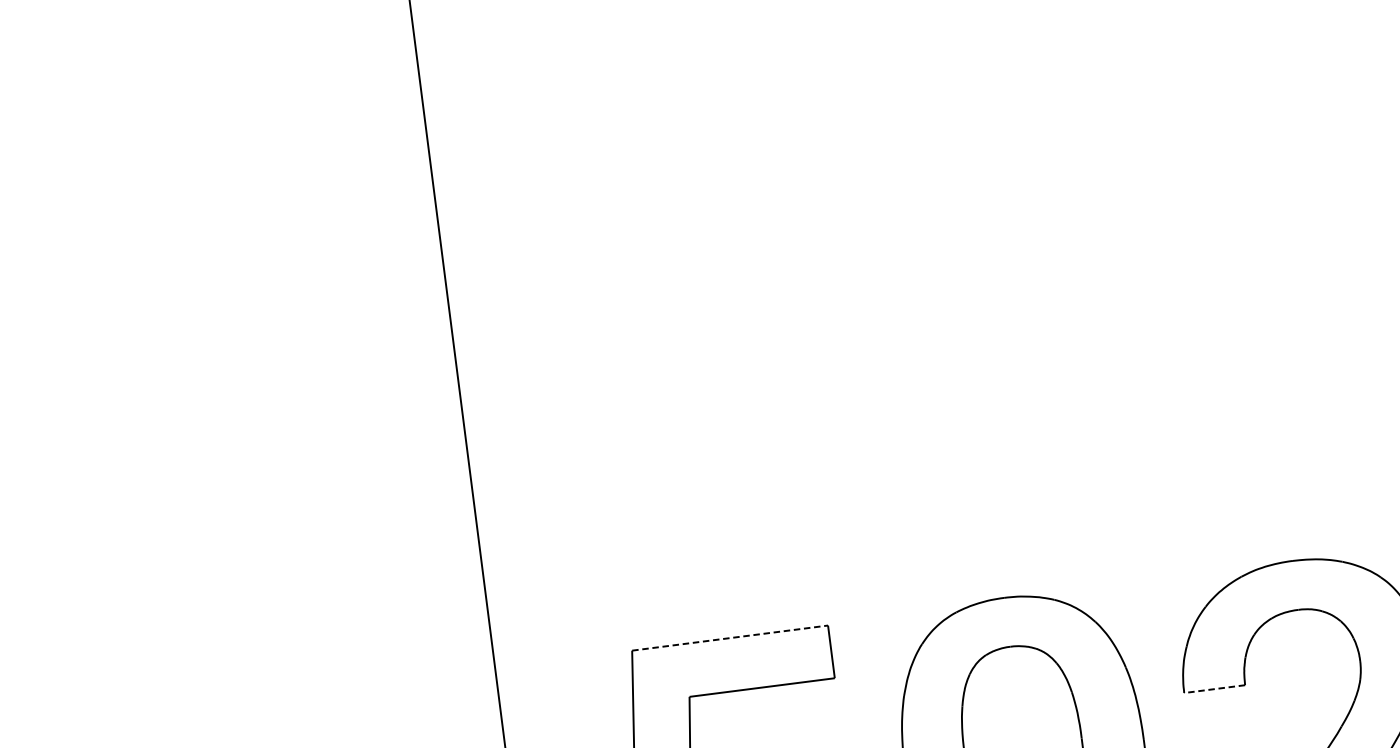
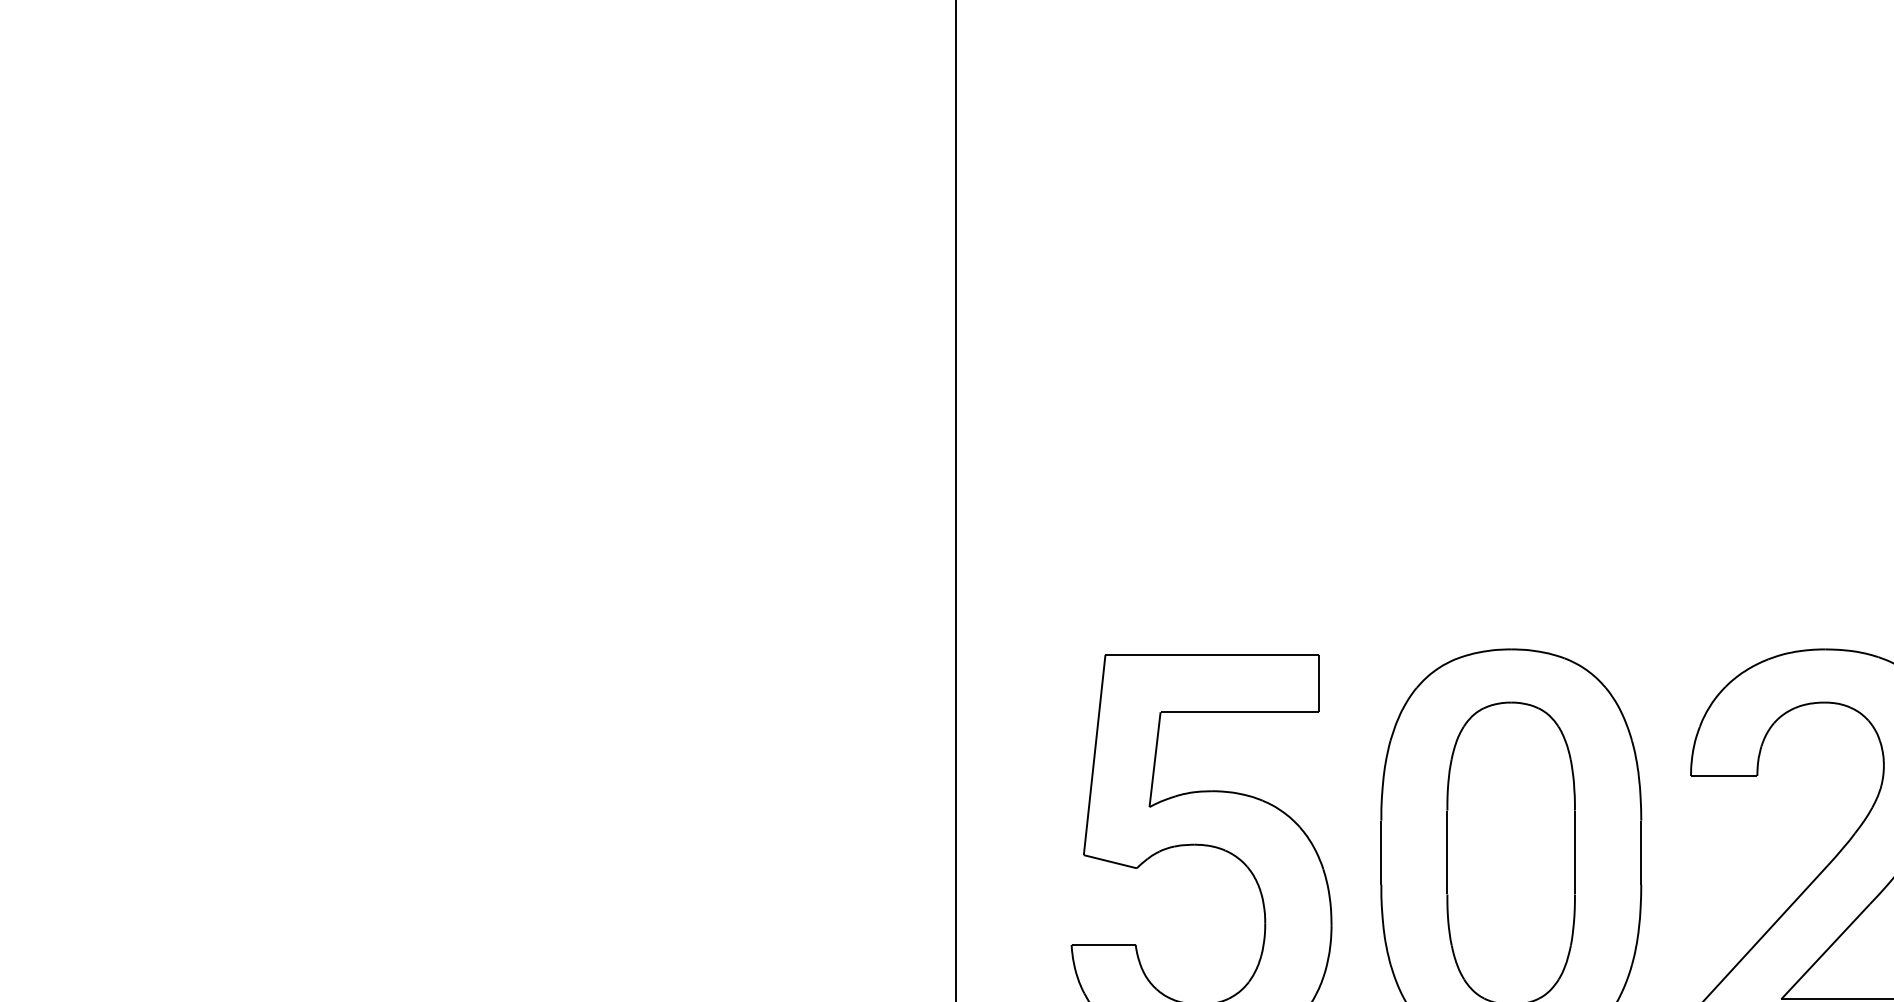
line: (730, 637) -> (1212, 654), dashed -> solid
line: (1214, 689) -> (1723, 776), dashed -> solid

